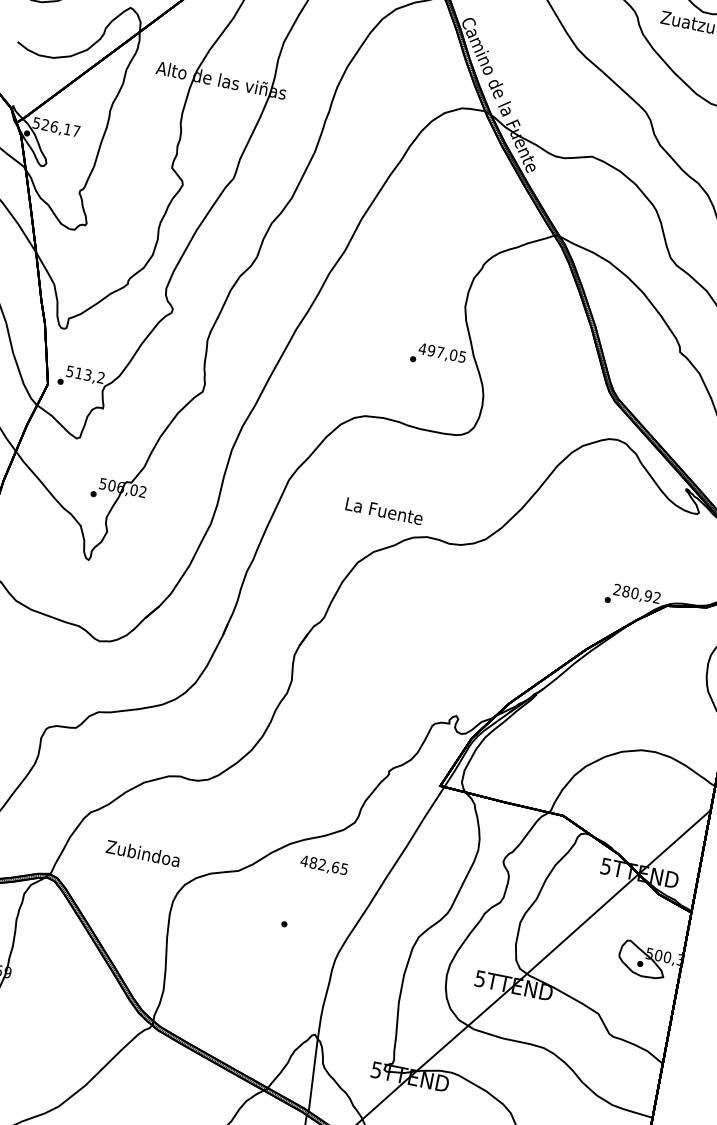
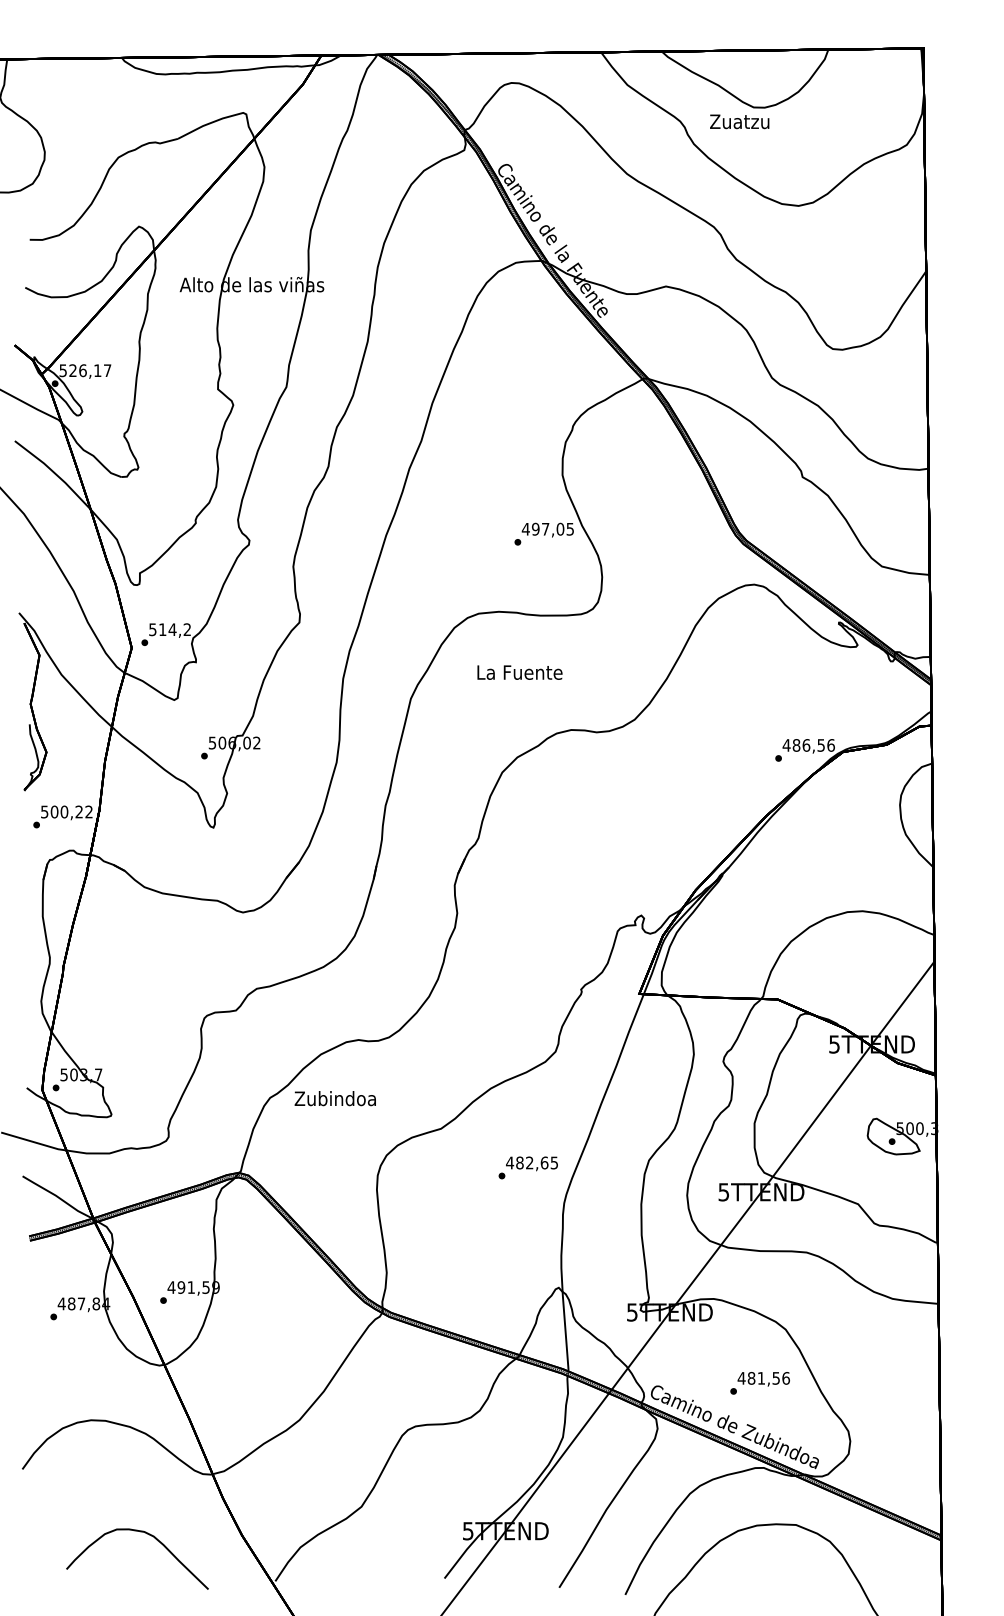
text: (87, 374) -> (172, 629), 513,2 -> 514,2
text: (384, 511) -> (519, 672), moved
text: (636, 593) -> (808, 745), 280,92 -> 486,56
text: (142, 853) -> (334, 1098), moved
text: (323, 865) -> (531, 1163), moved

